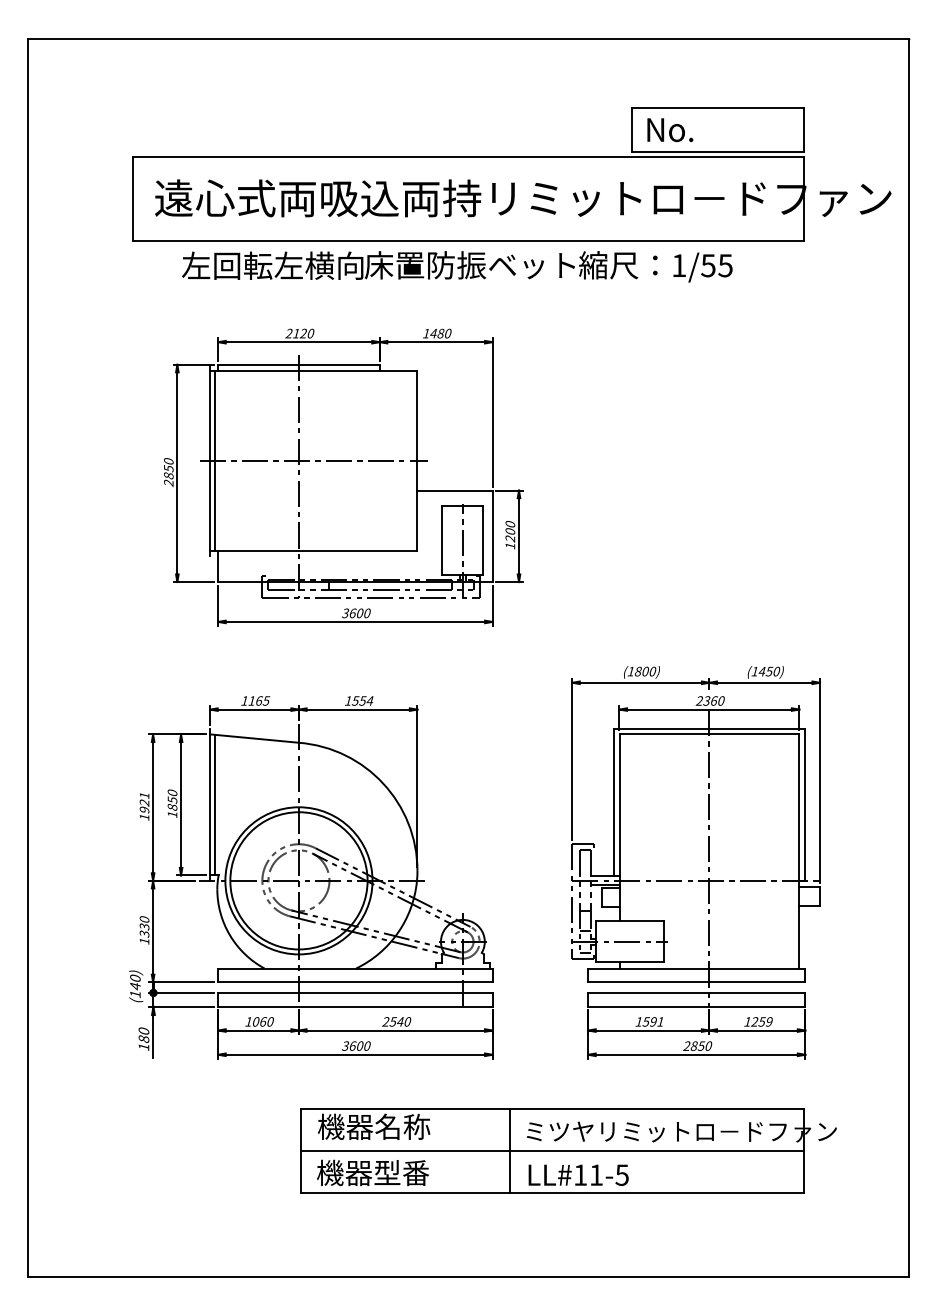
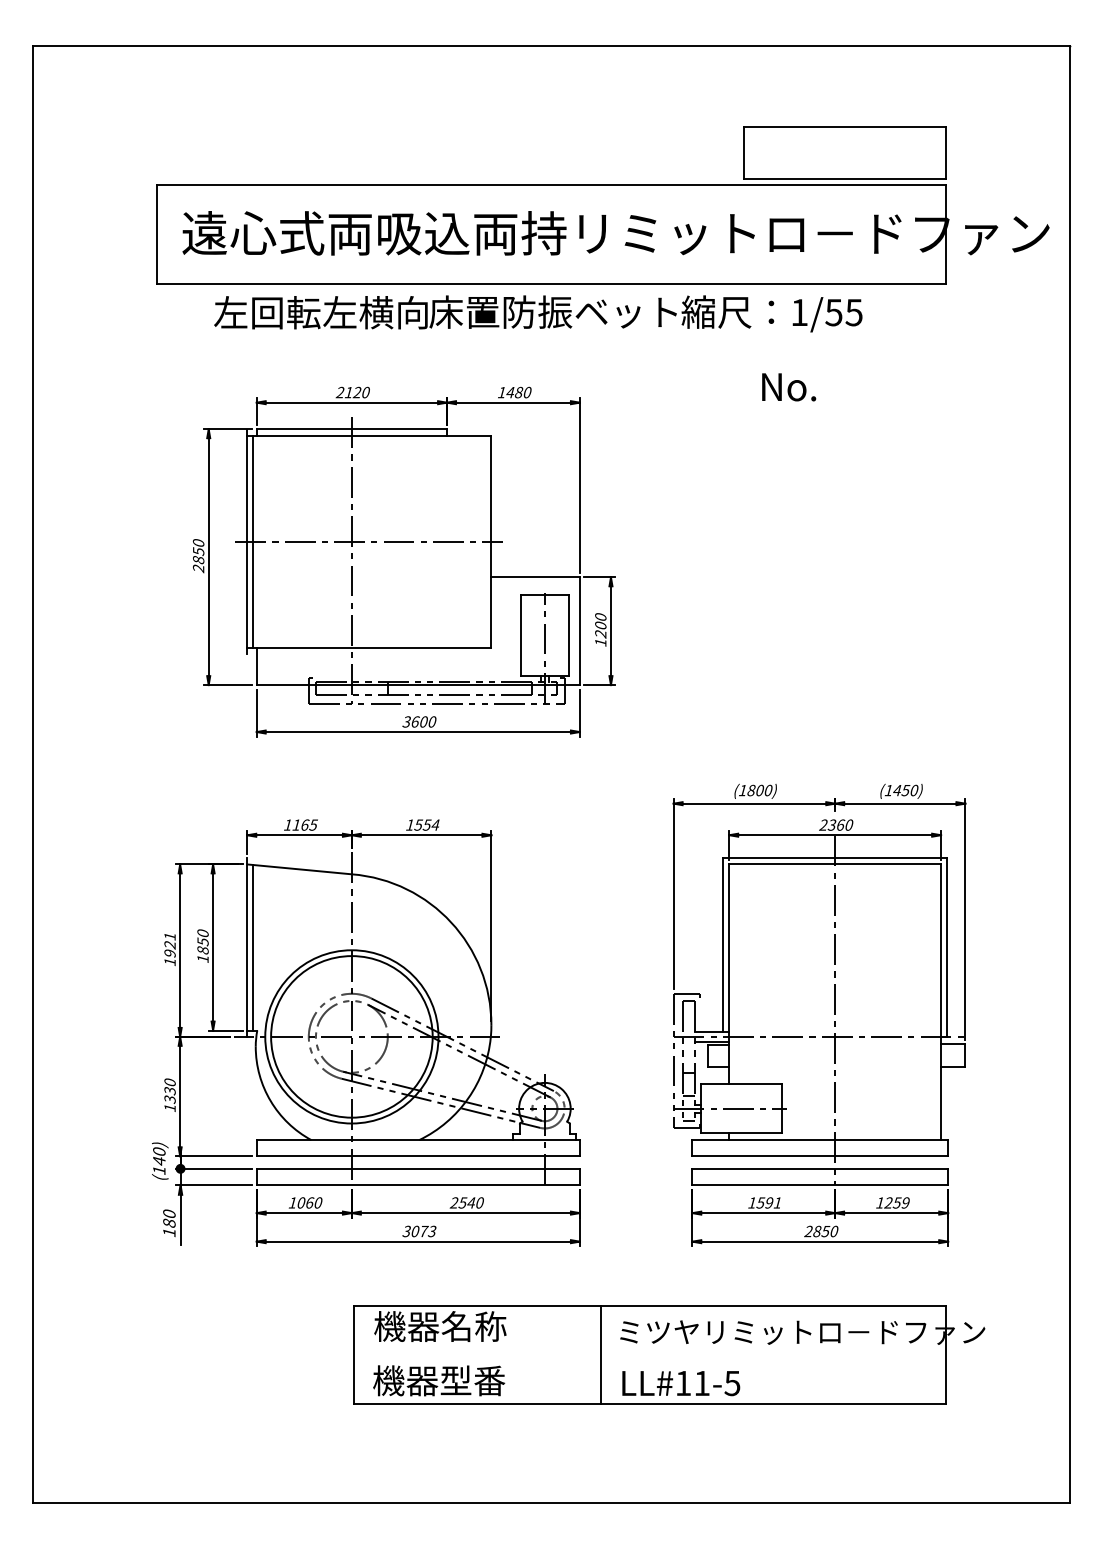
text: (670, 130) -> (789, 387), moved
text: (360, 1045) -> (424, 1230), 3600 -> 3073
line: (551, 1150) -> (649, 1354), removed

